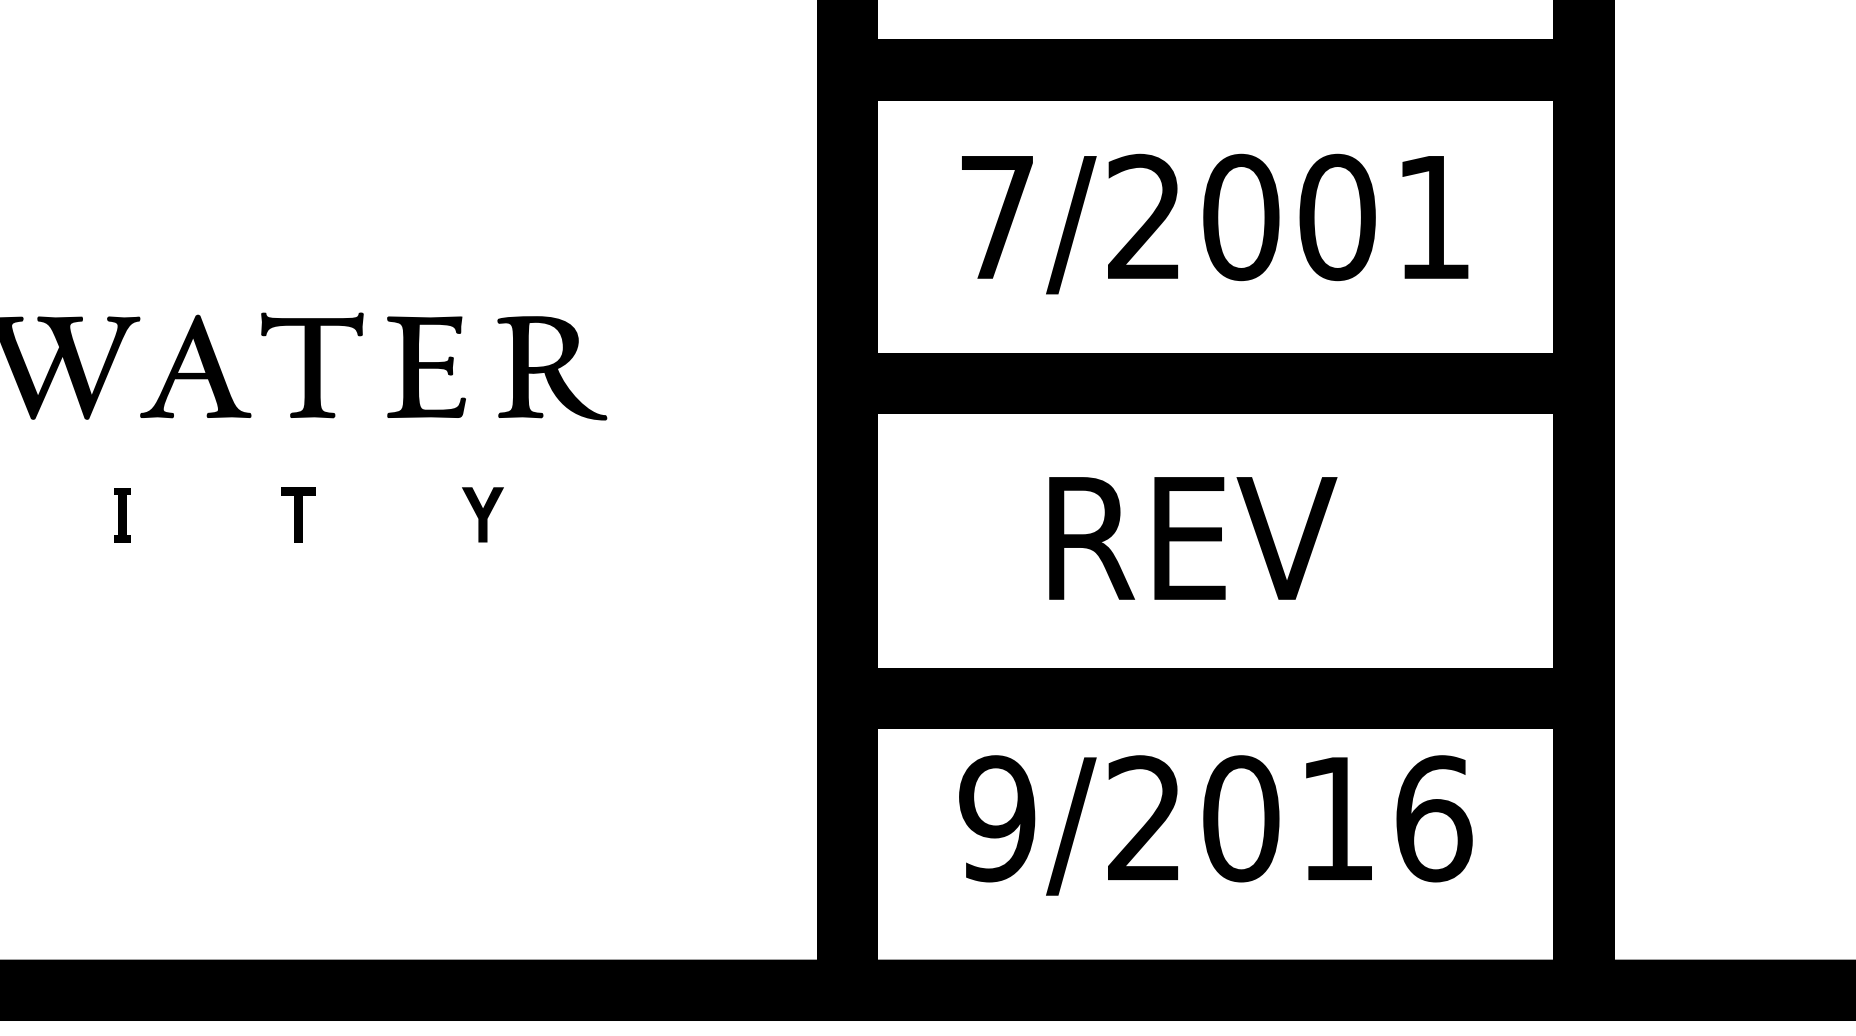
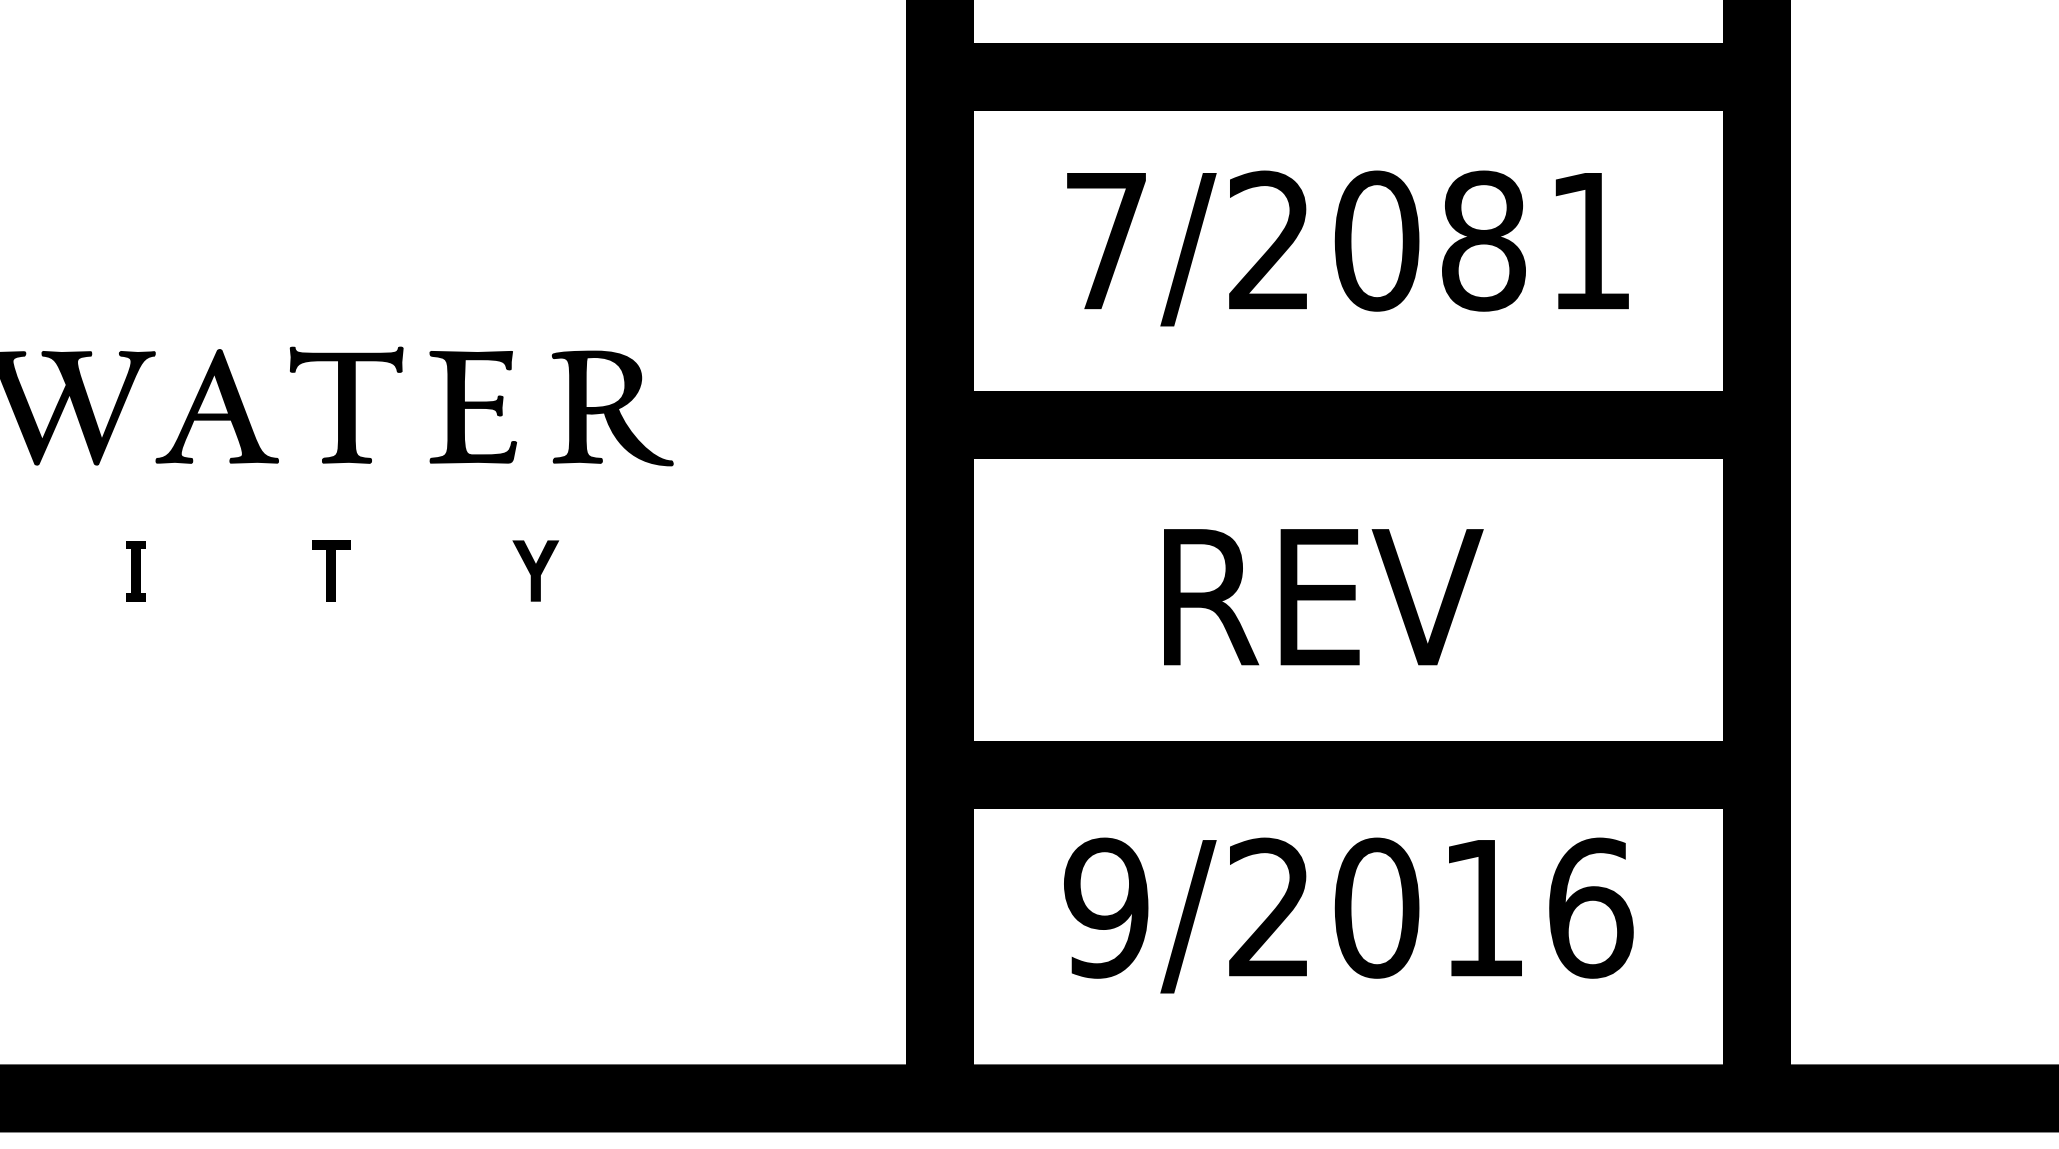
text: (1337, 216) -> (1483, 240), 7/2001 -> 7/2081

